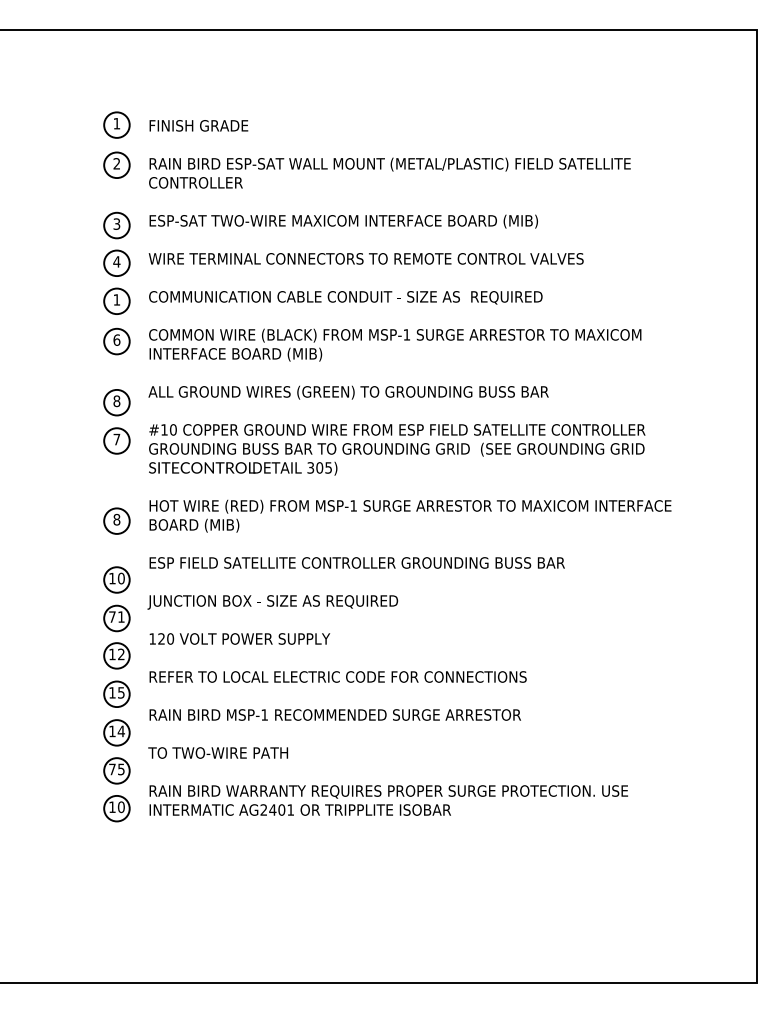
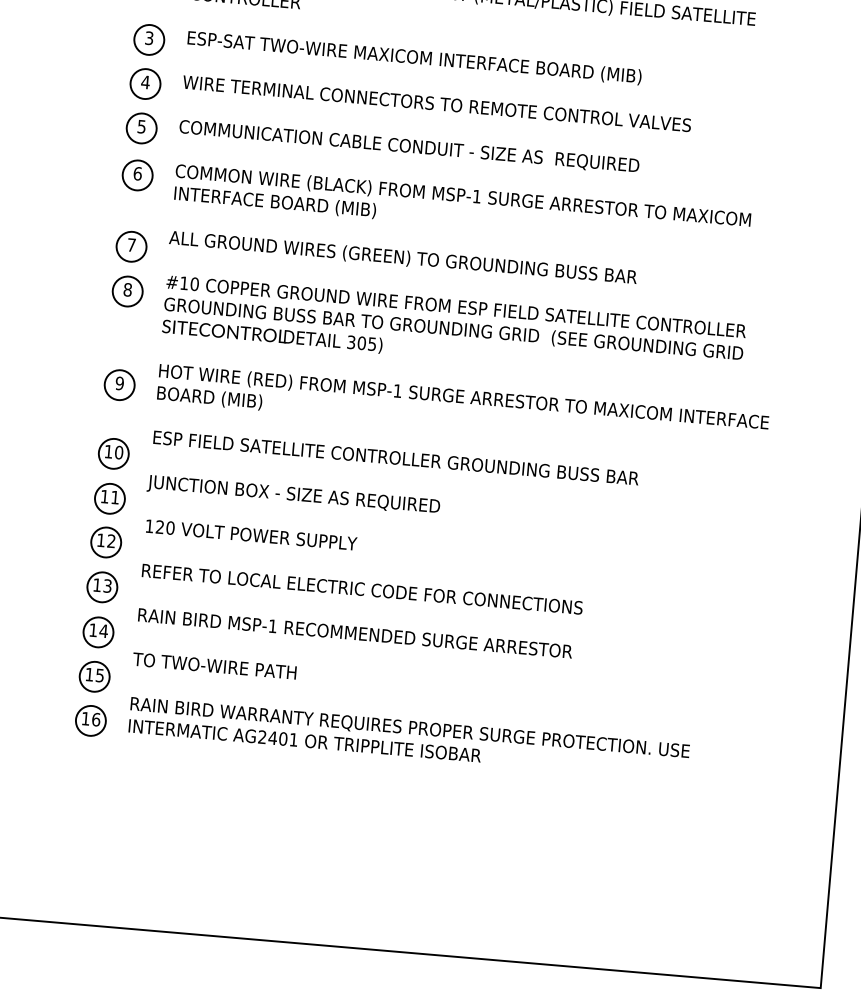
text: (116, 299) -> (141, 126), 1 -> 5
text: (116, 401) -> (131, 245), 8 -> 7
text: (116, 439) -> (127, 289), 7 -> 8
text: (116, 519) -> (119, 383), 8 -> 9
text: (112, 616) -> (104, 496), 71 -> 11
text: (121, 692) -> (107, 585), 15 -> 13
text: (112, 769) -> (89, 674), 75 -> 15
text: (121, 806) -> (96, 718), 10 -> 16

